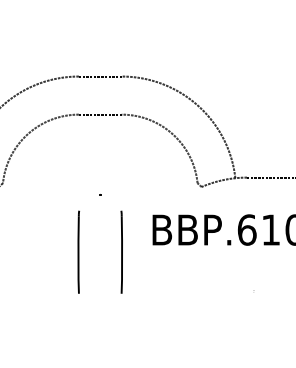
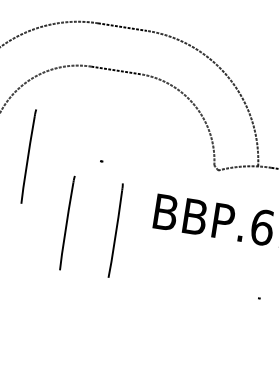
line: (36, 199) -> (28, 155), added

